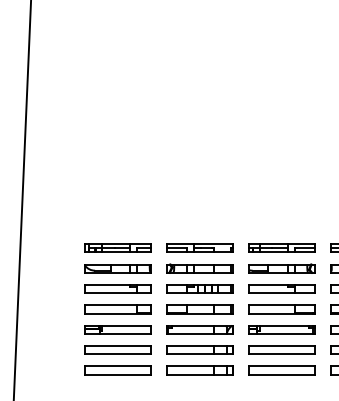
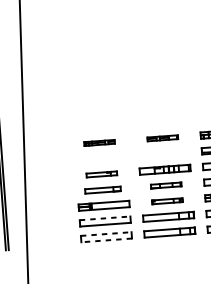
part: (117, 247) -> (99, 142), size x0.6
part: (199, 247) -> (162, 137), size x0.6
part: (117, 268) -> (100, 158), removed
part: (199, 268) -> (163, 153), removed
part: (117, 288) -> (101, 174), size x0.6
part: (117, 309) -> (102, 190), size x0.7
part: (199, 309) -> (165, 185), size x0.6
part: (199, 329) -> (166, 201), size x0.6
line: (118, 346) -> (105, 218), solid -> dashed
line: (118, 366) -> (106, 234), solid -> dashed
line: (118, 374) -> (107, 240), solid -> dashed

